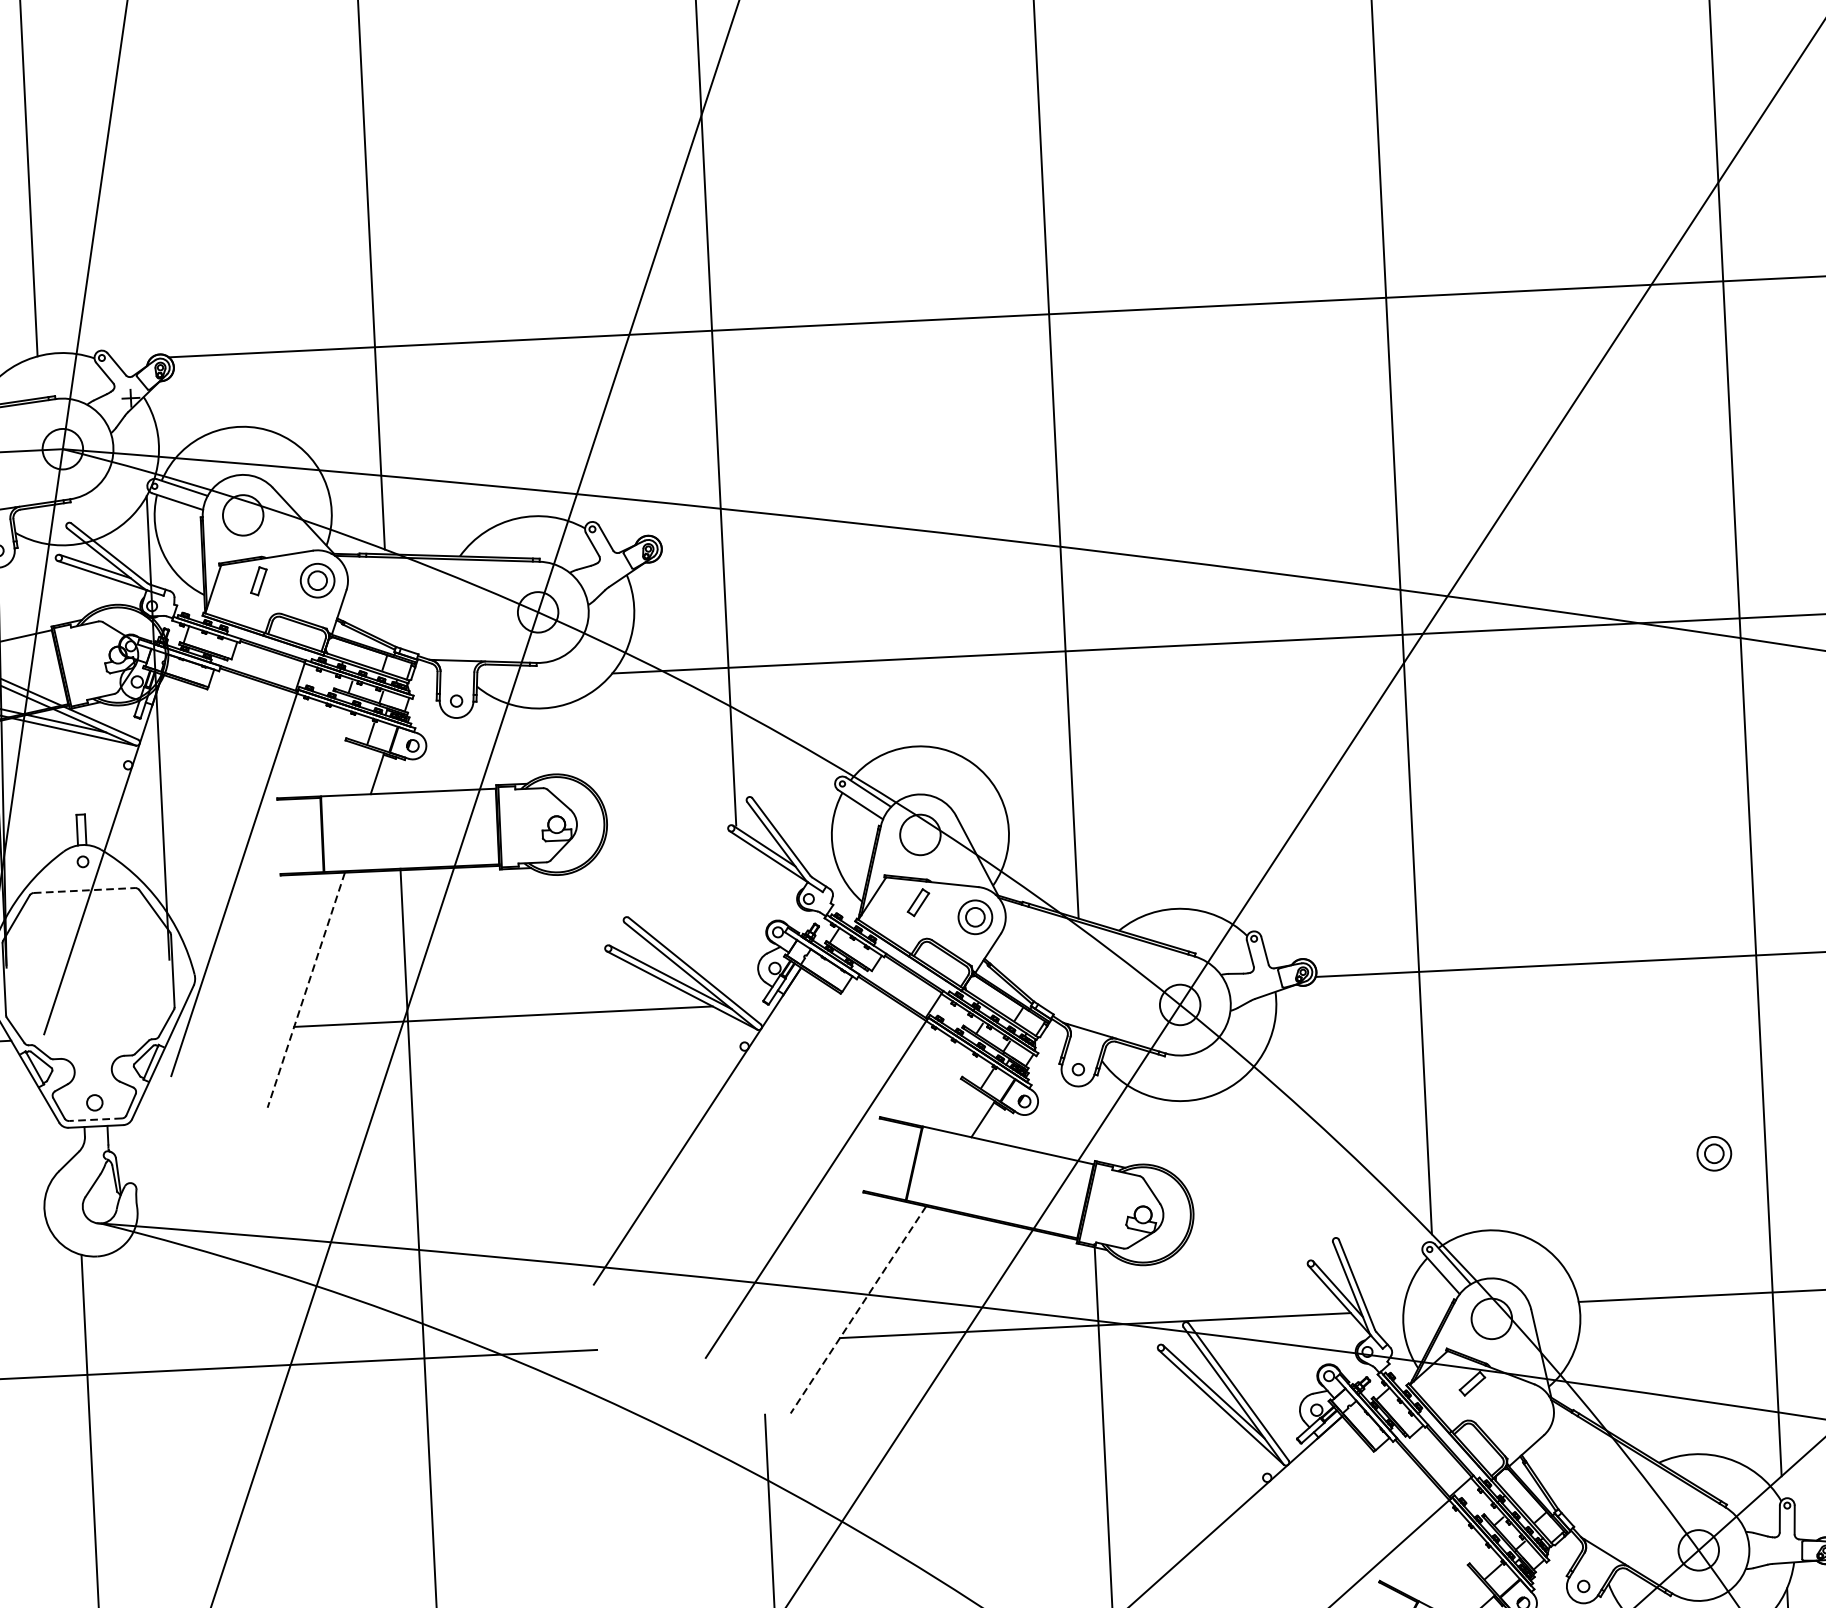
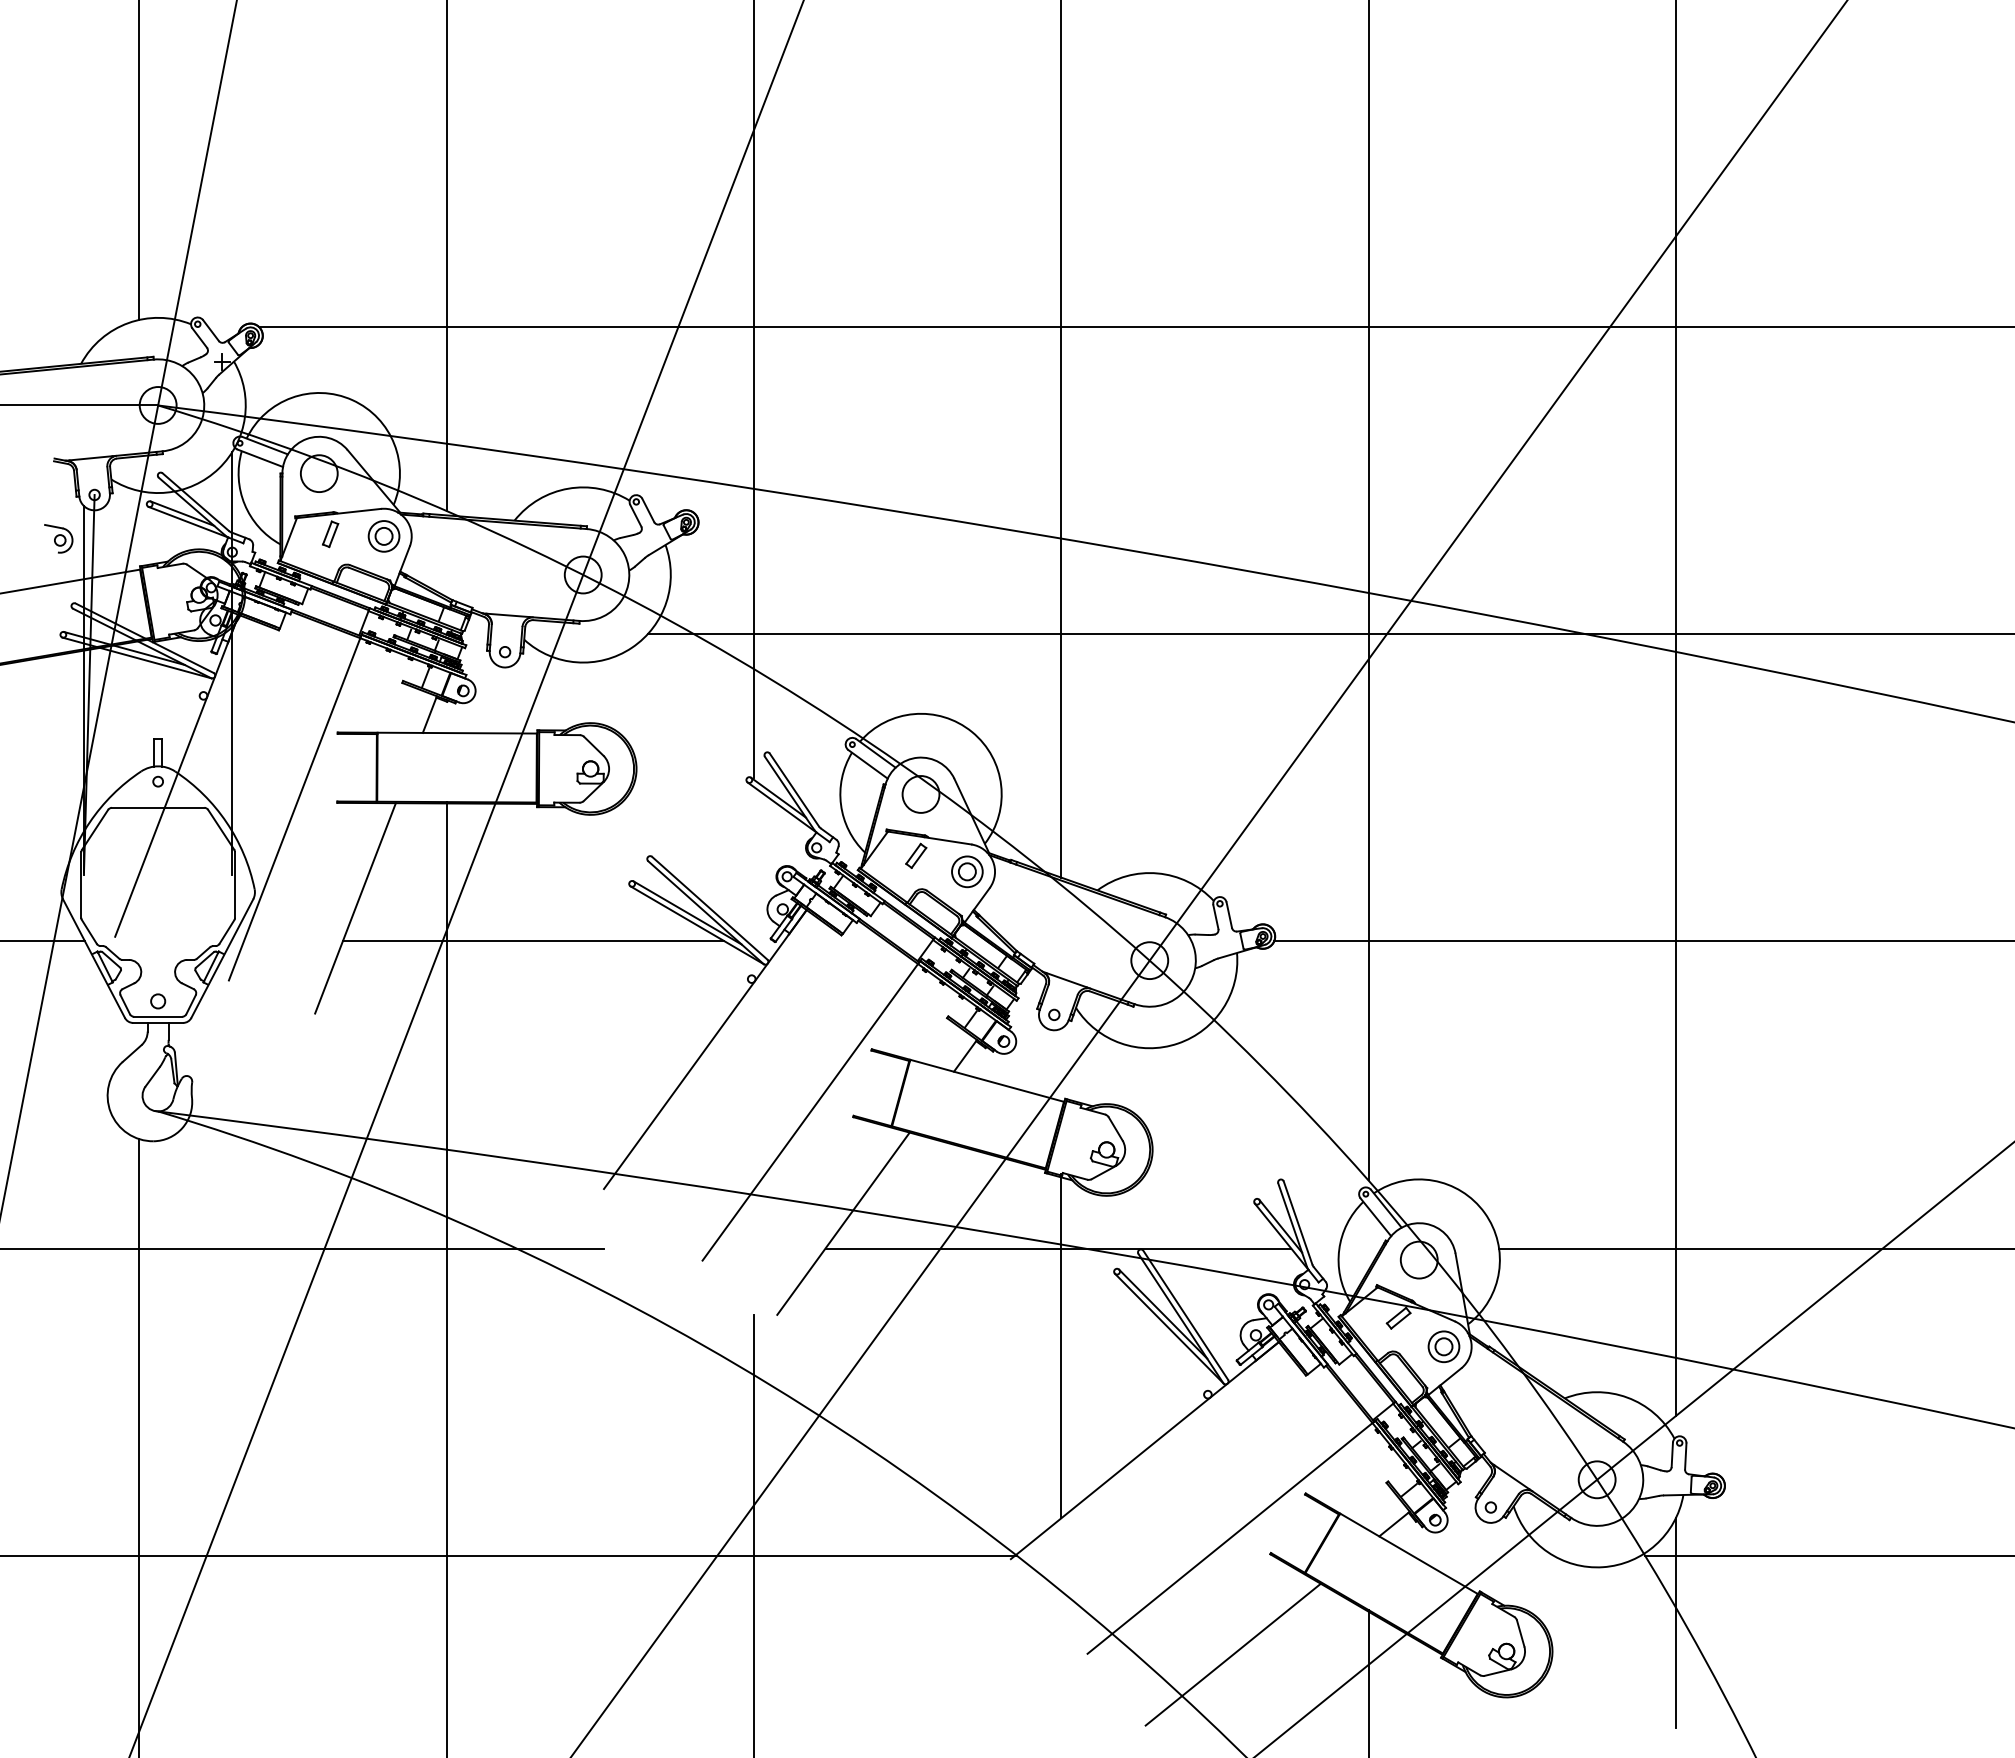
line: (84, 890) -> (158, 807), dashed -> solid
line: (306, 990) -> (355, 908), dashed -> solid
line: (94, 1119) -> (157, 1016), dashed -> solid
part: (1713, 1153) -> (1443, 1346), moved
line: (858, 1309) -> (843, 1223), dashed -> solid

